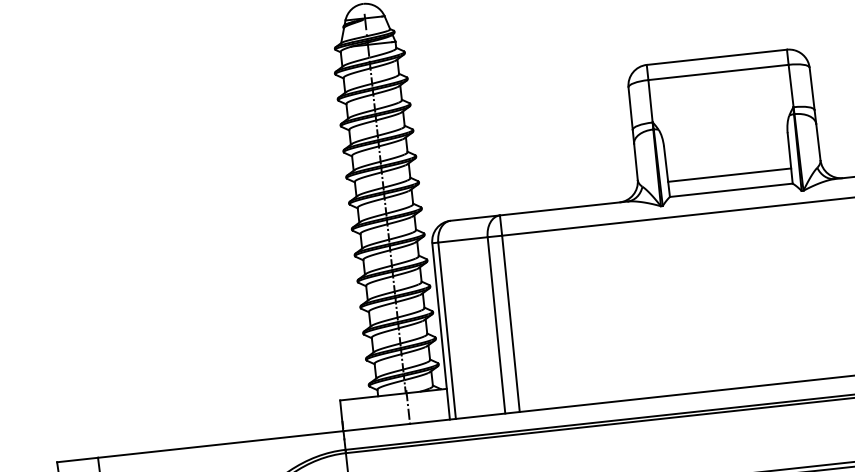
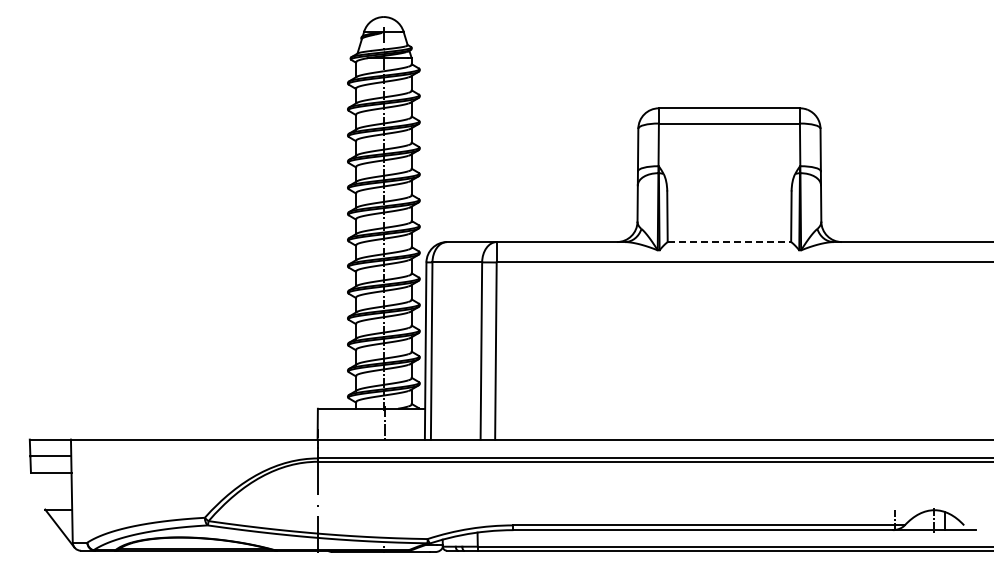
line: (729, 174) -> (729, 226), removed
line: (731, 190) -> (729, 242), solid -> dashed

